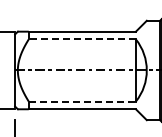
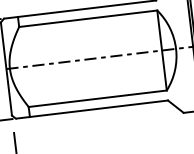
line: (82, 39) -> (88, 18), dashed -> solid
line: (82, 101) -> (97, 98), dashed -> solid

